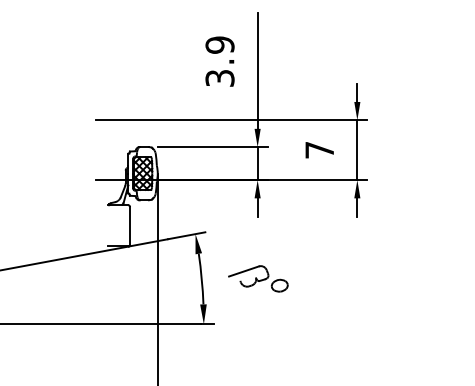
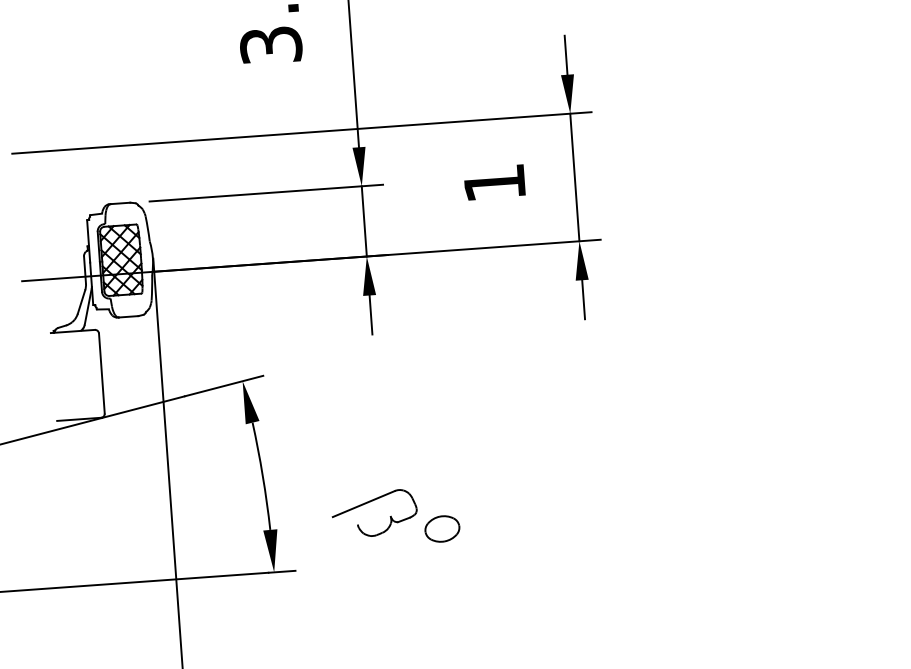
text: (319, 150) -> (494, 183), 7 -> 1
part: (258, 278) -> (395, 516), moved

